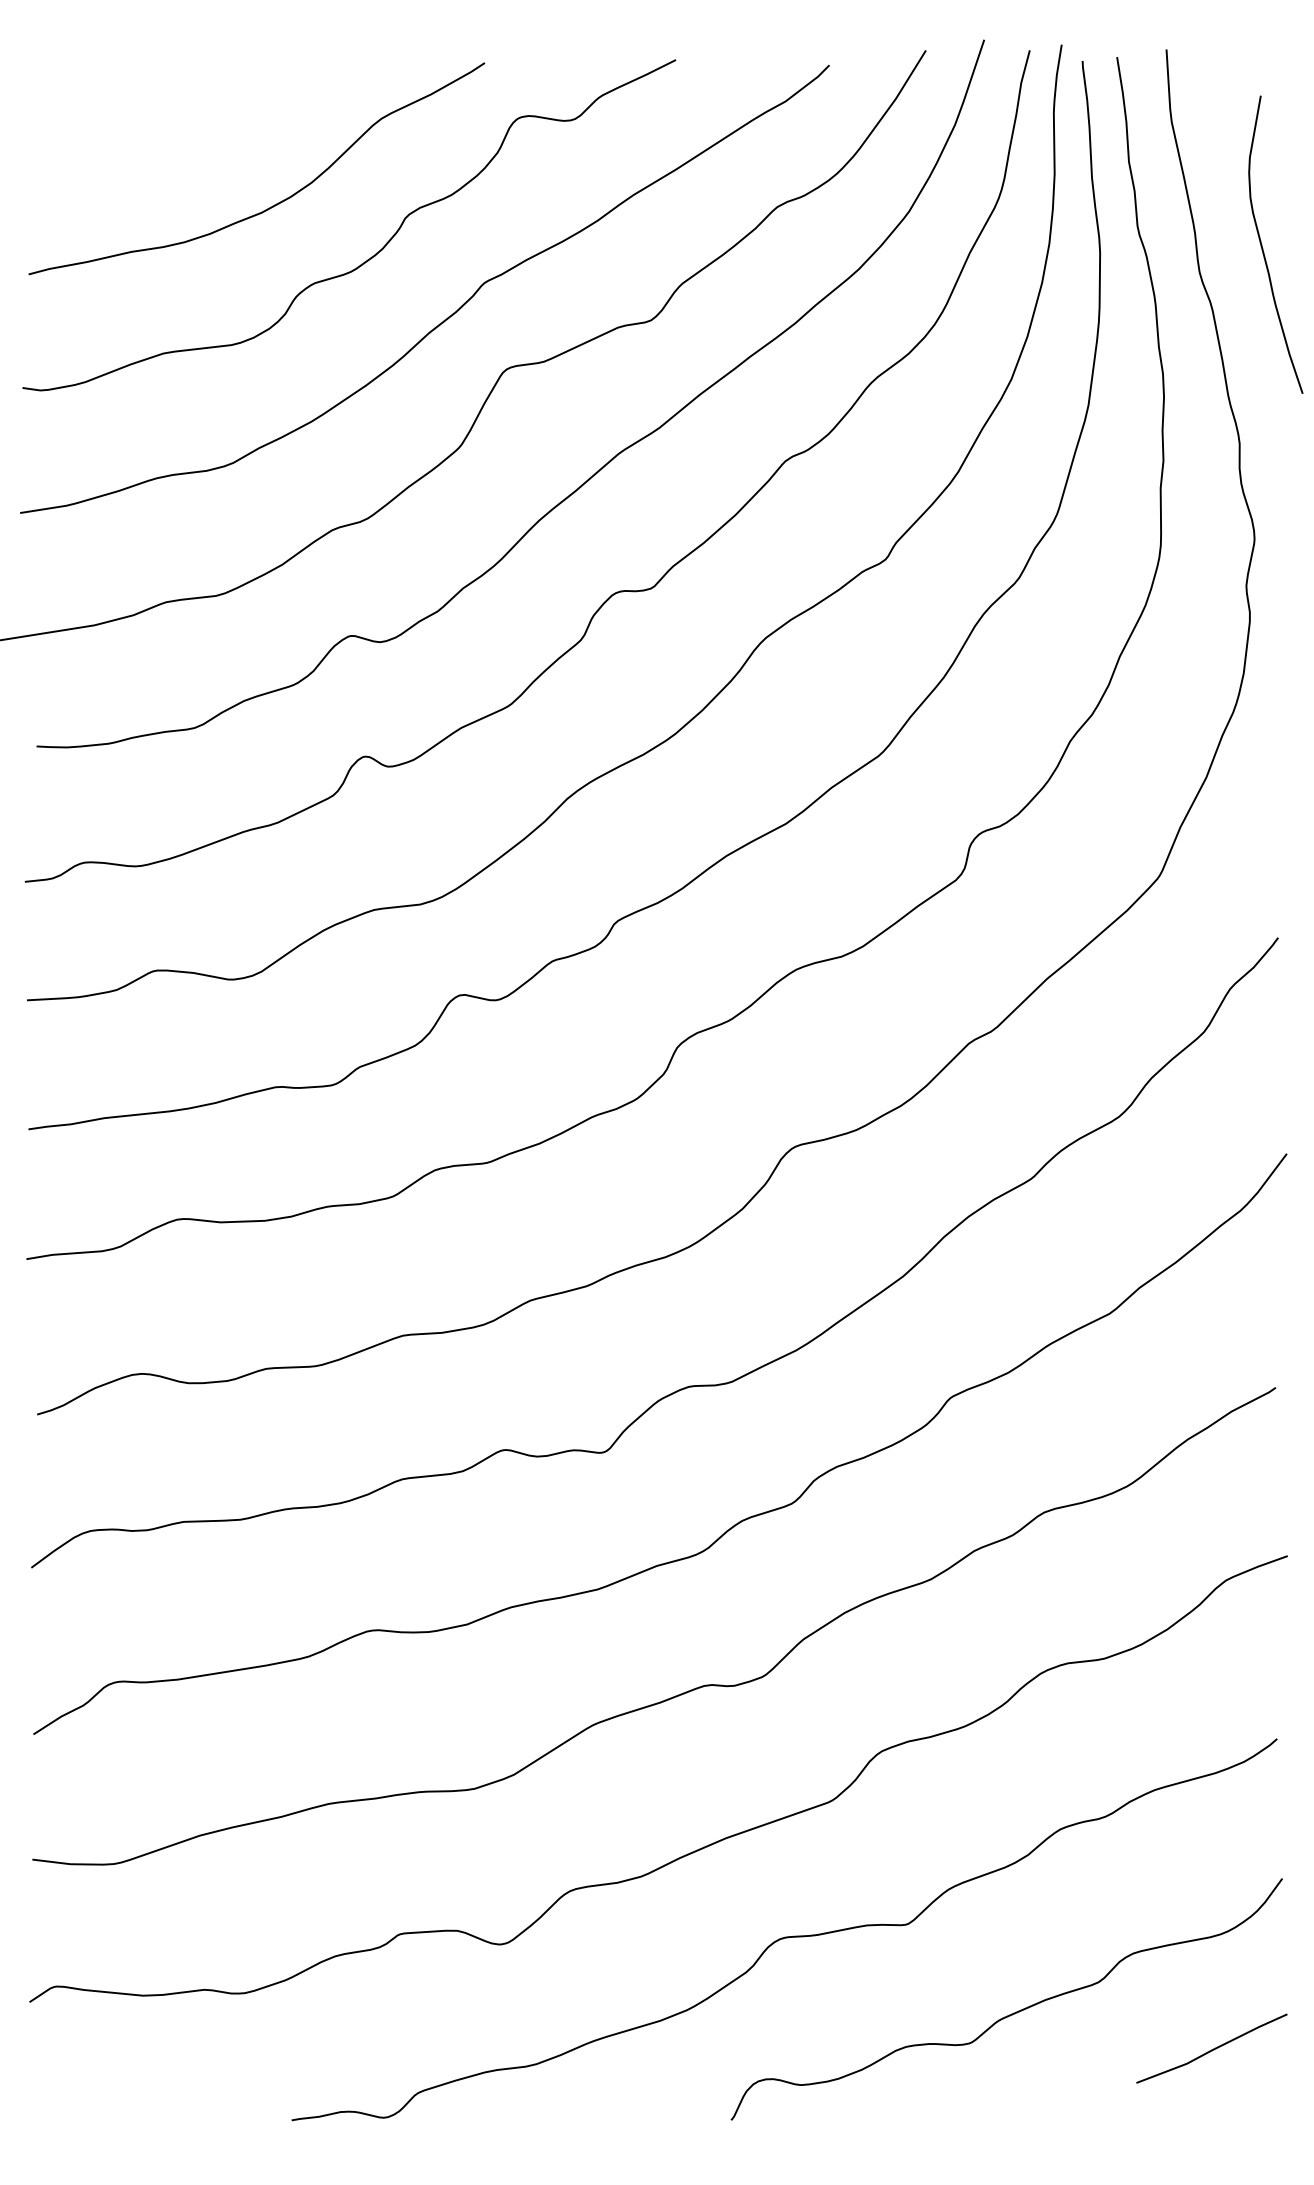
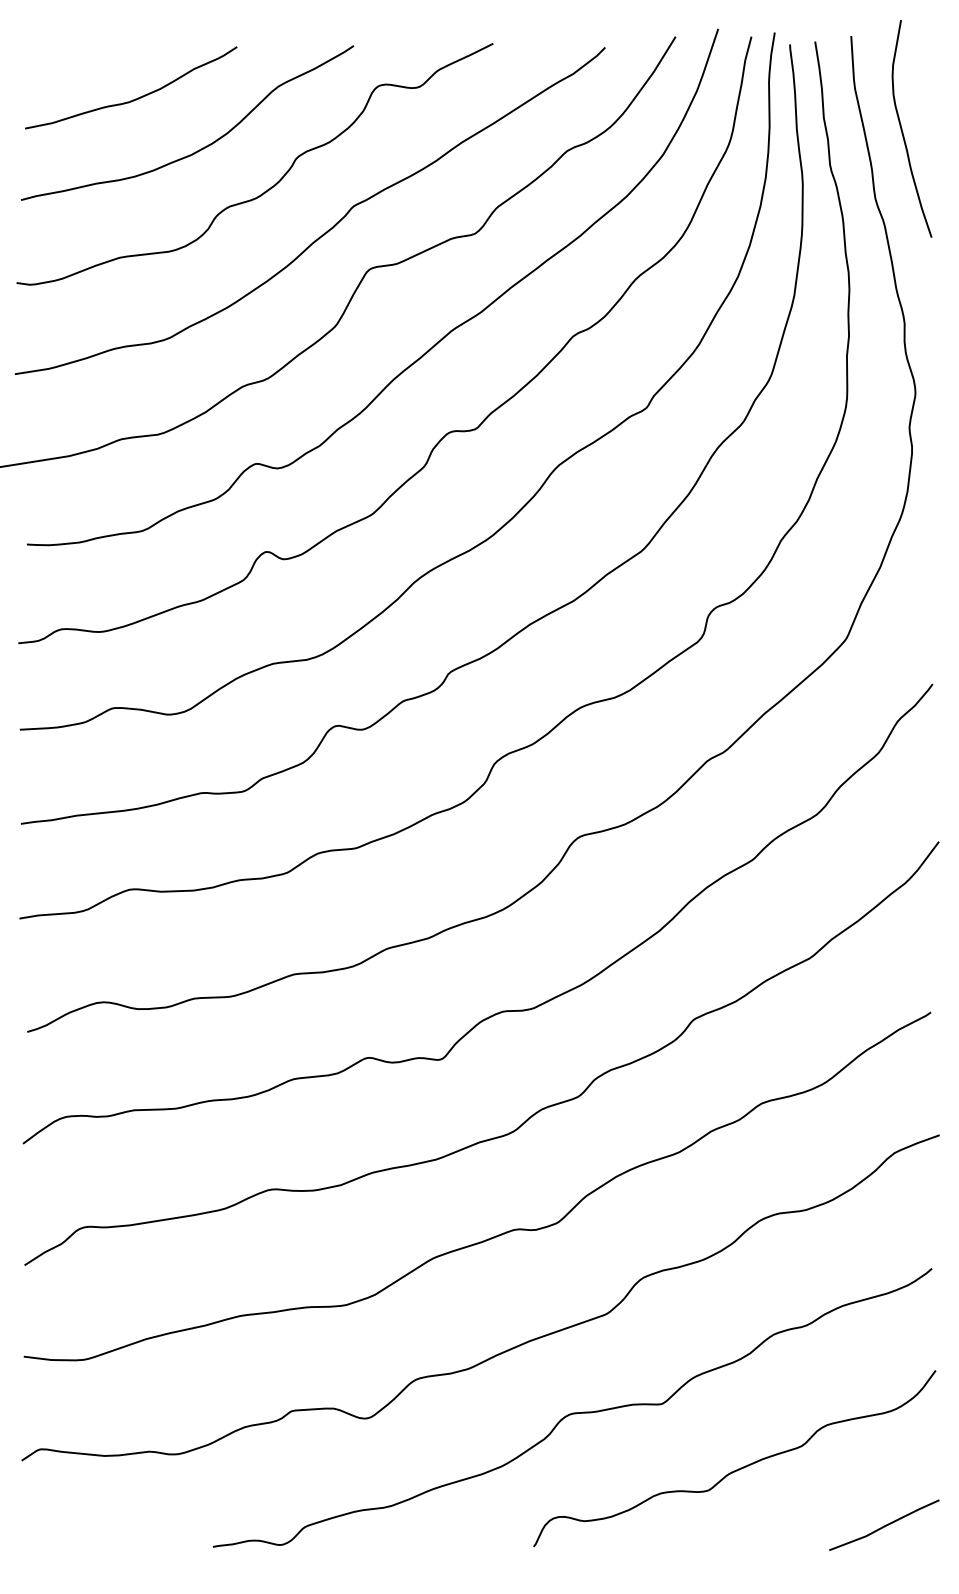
curve: (185, 135) -> (135, 98), added
curve: (1263, 248) -> (903, 131), moved
line: (1211, 2049) -> (884, 1525), moved

